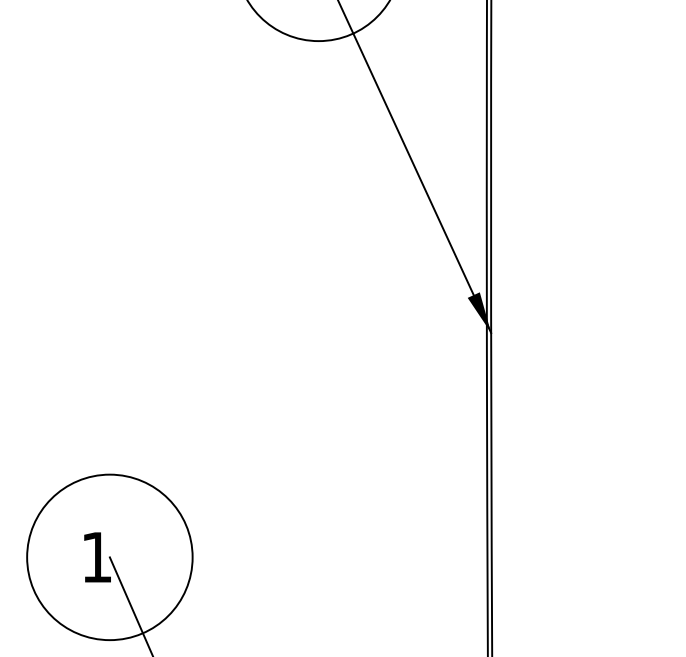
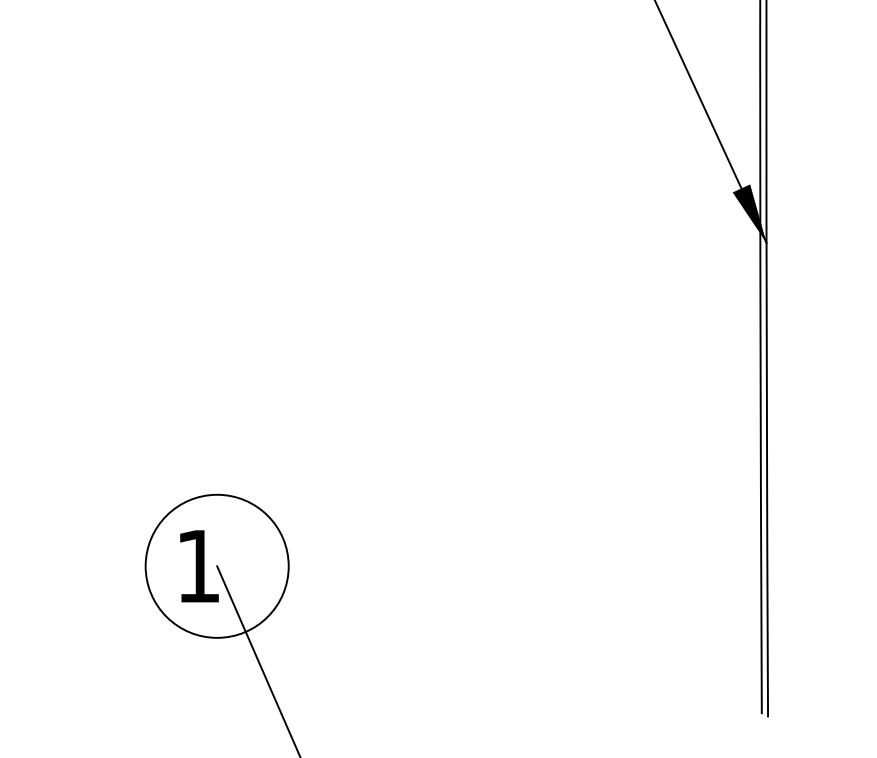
circle: (109, 557) -> (216, 566), size x0.6

